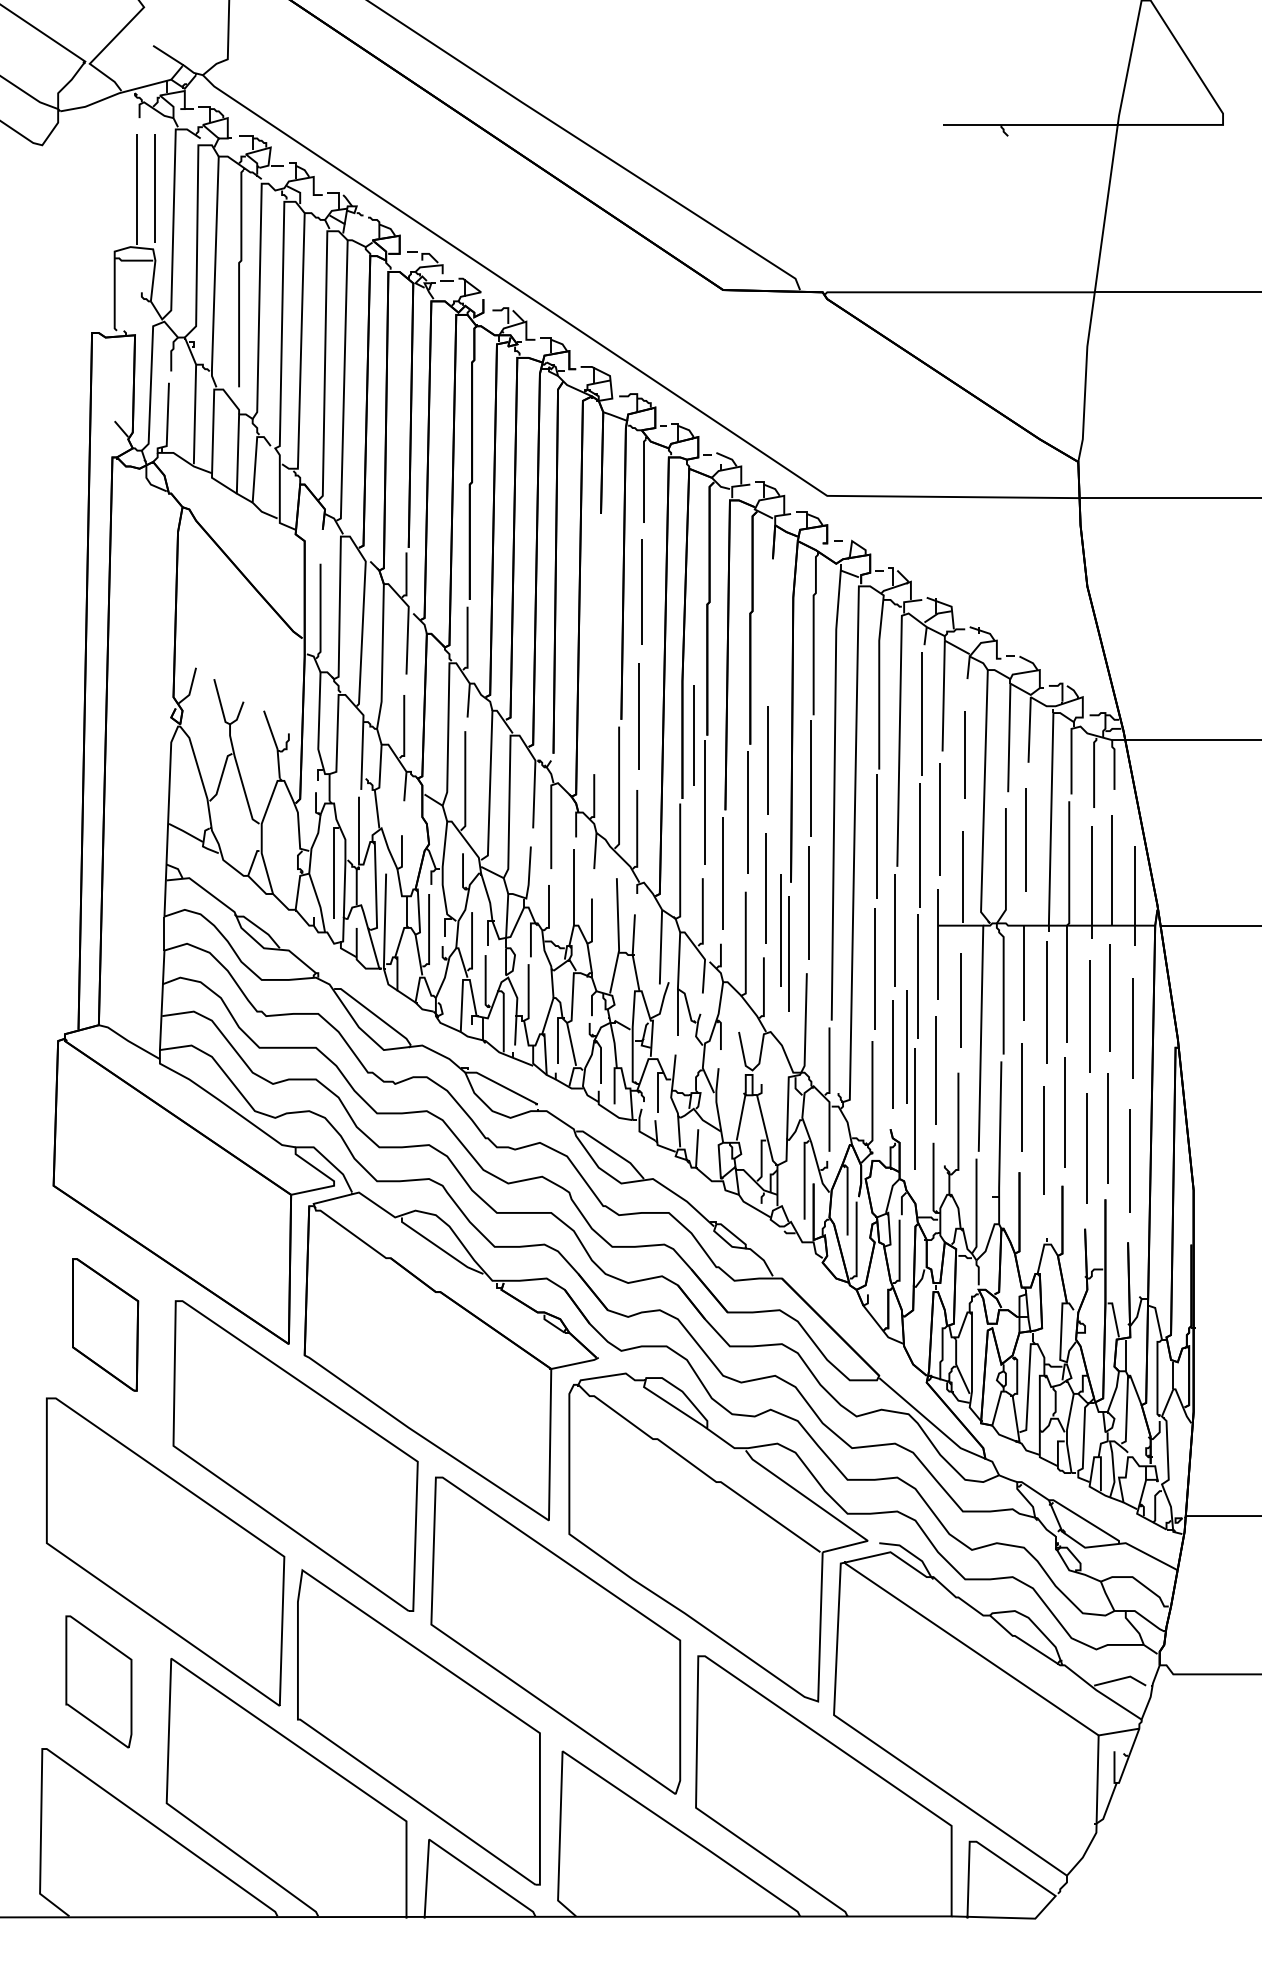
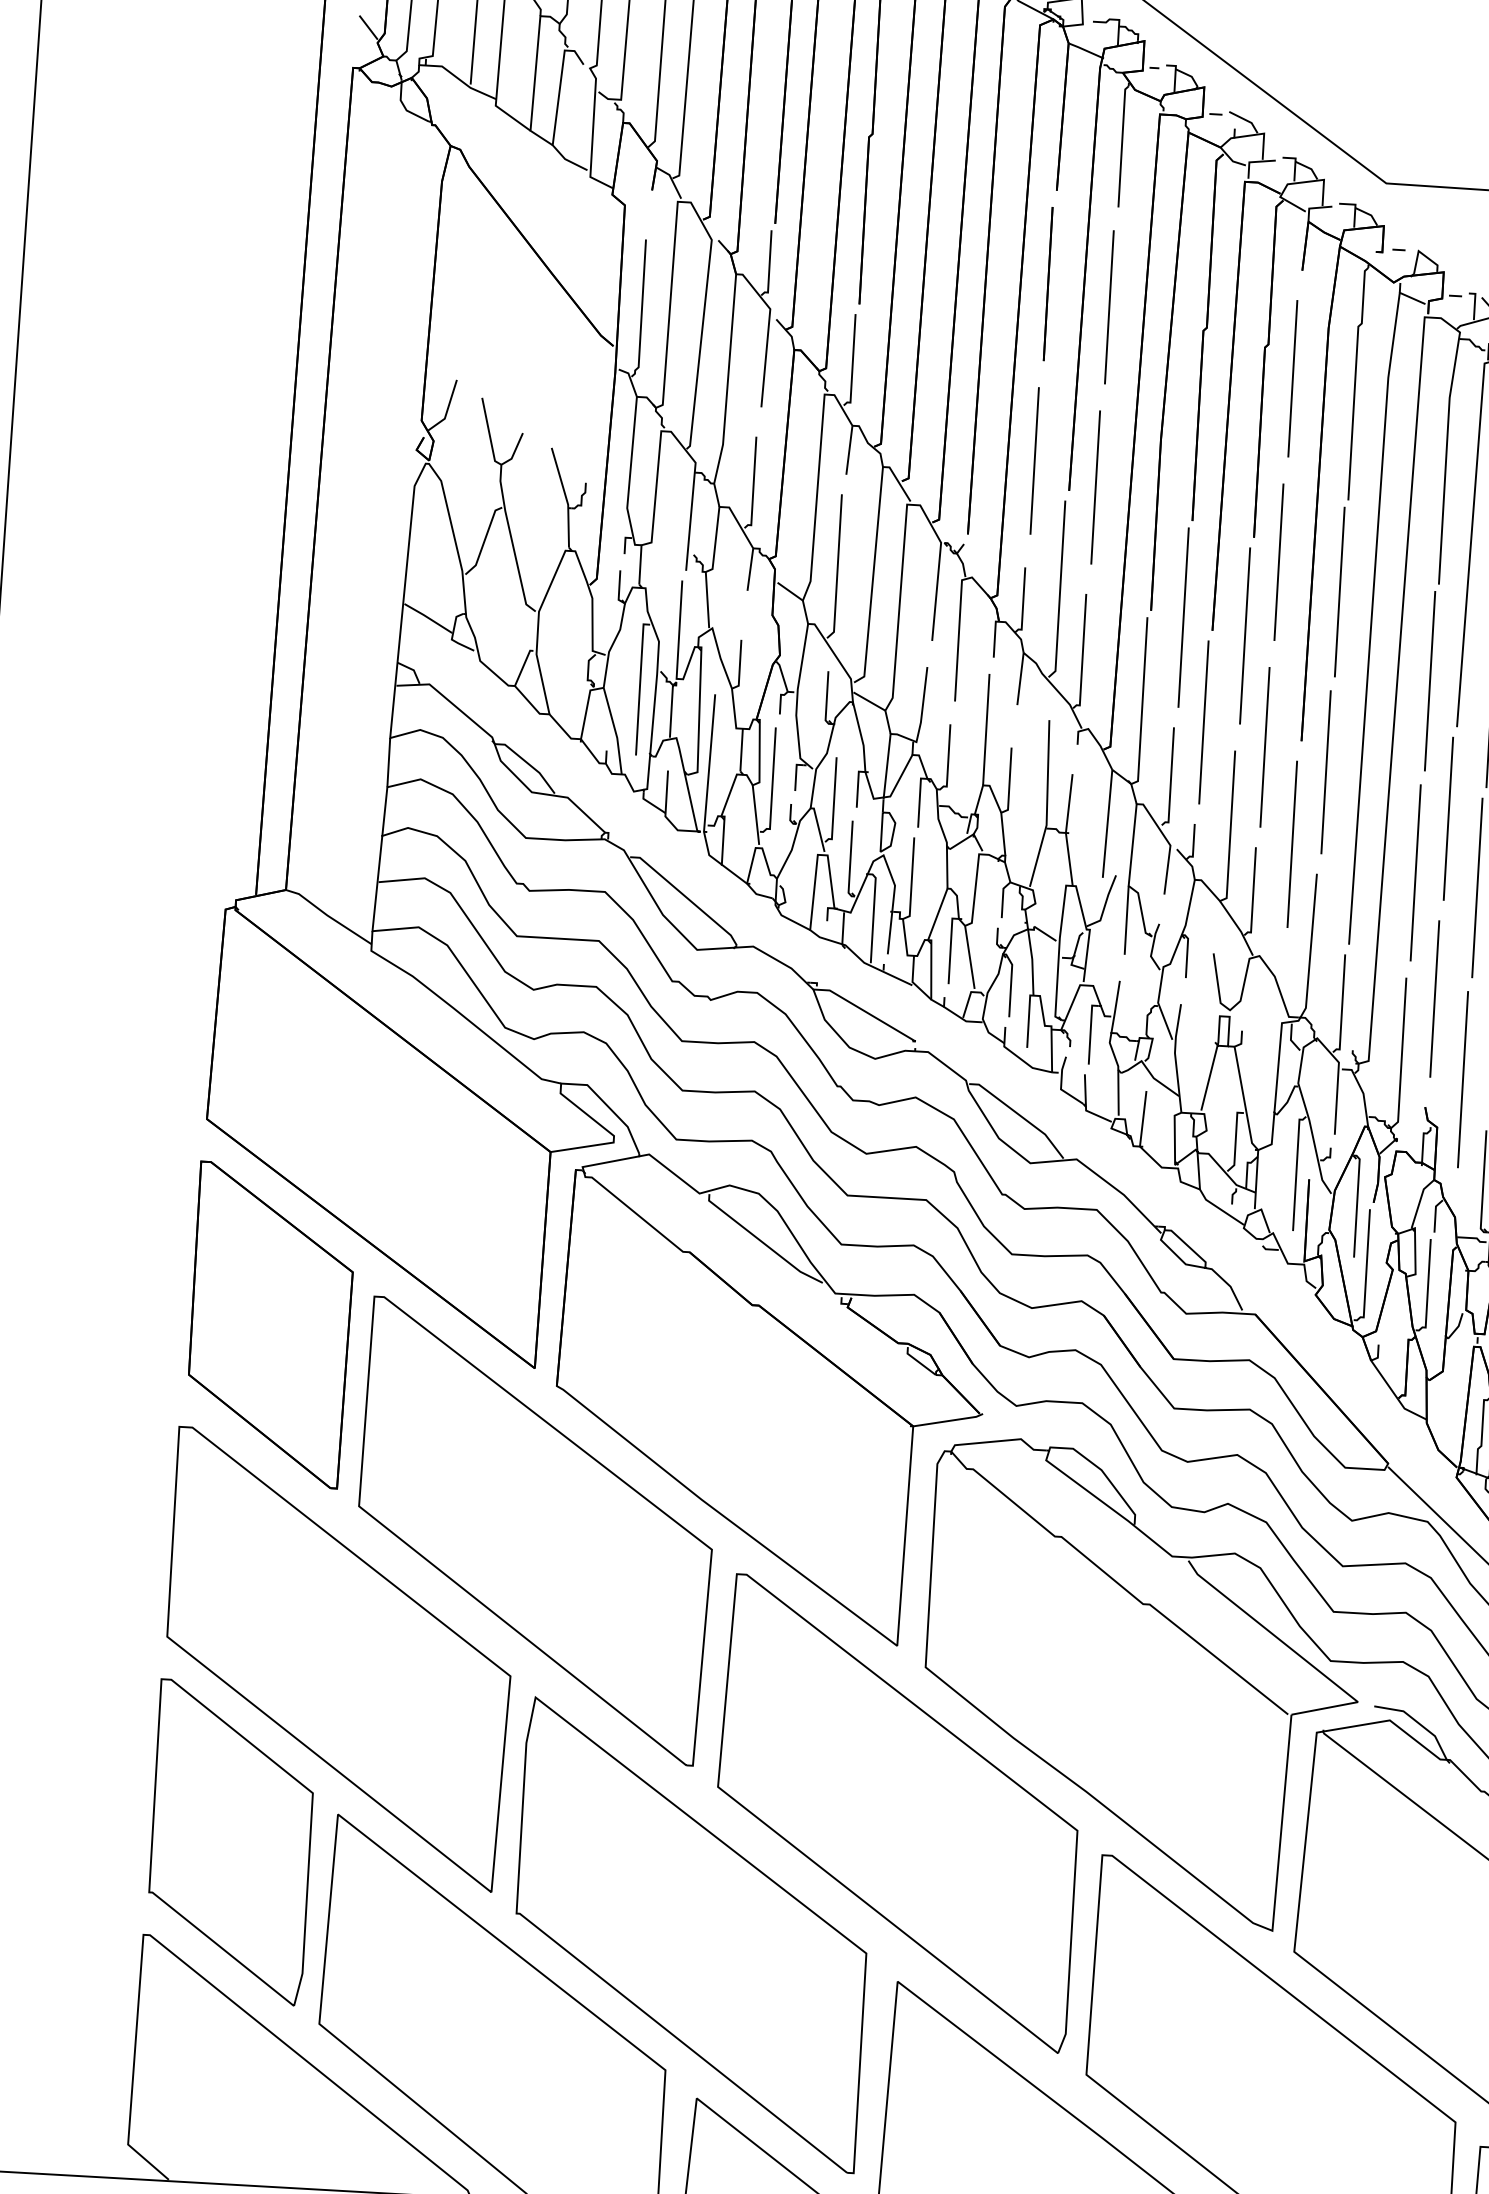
line: (598, 578) -> (1047, 284), added
line: (770, 633) -> (1292, 378), added
line: (693, 735) -> (1034, 460), moved
line: (780, 930) -> (1282, 809), removed
line: (906, 1046) -> (1455, 988), removed
part: (105, 1324) -> (270, 1324), size x1.67
part: (98, 1681) -> (230, 1841), size x1.67

